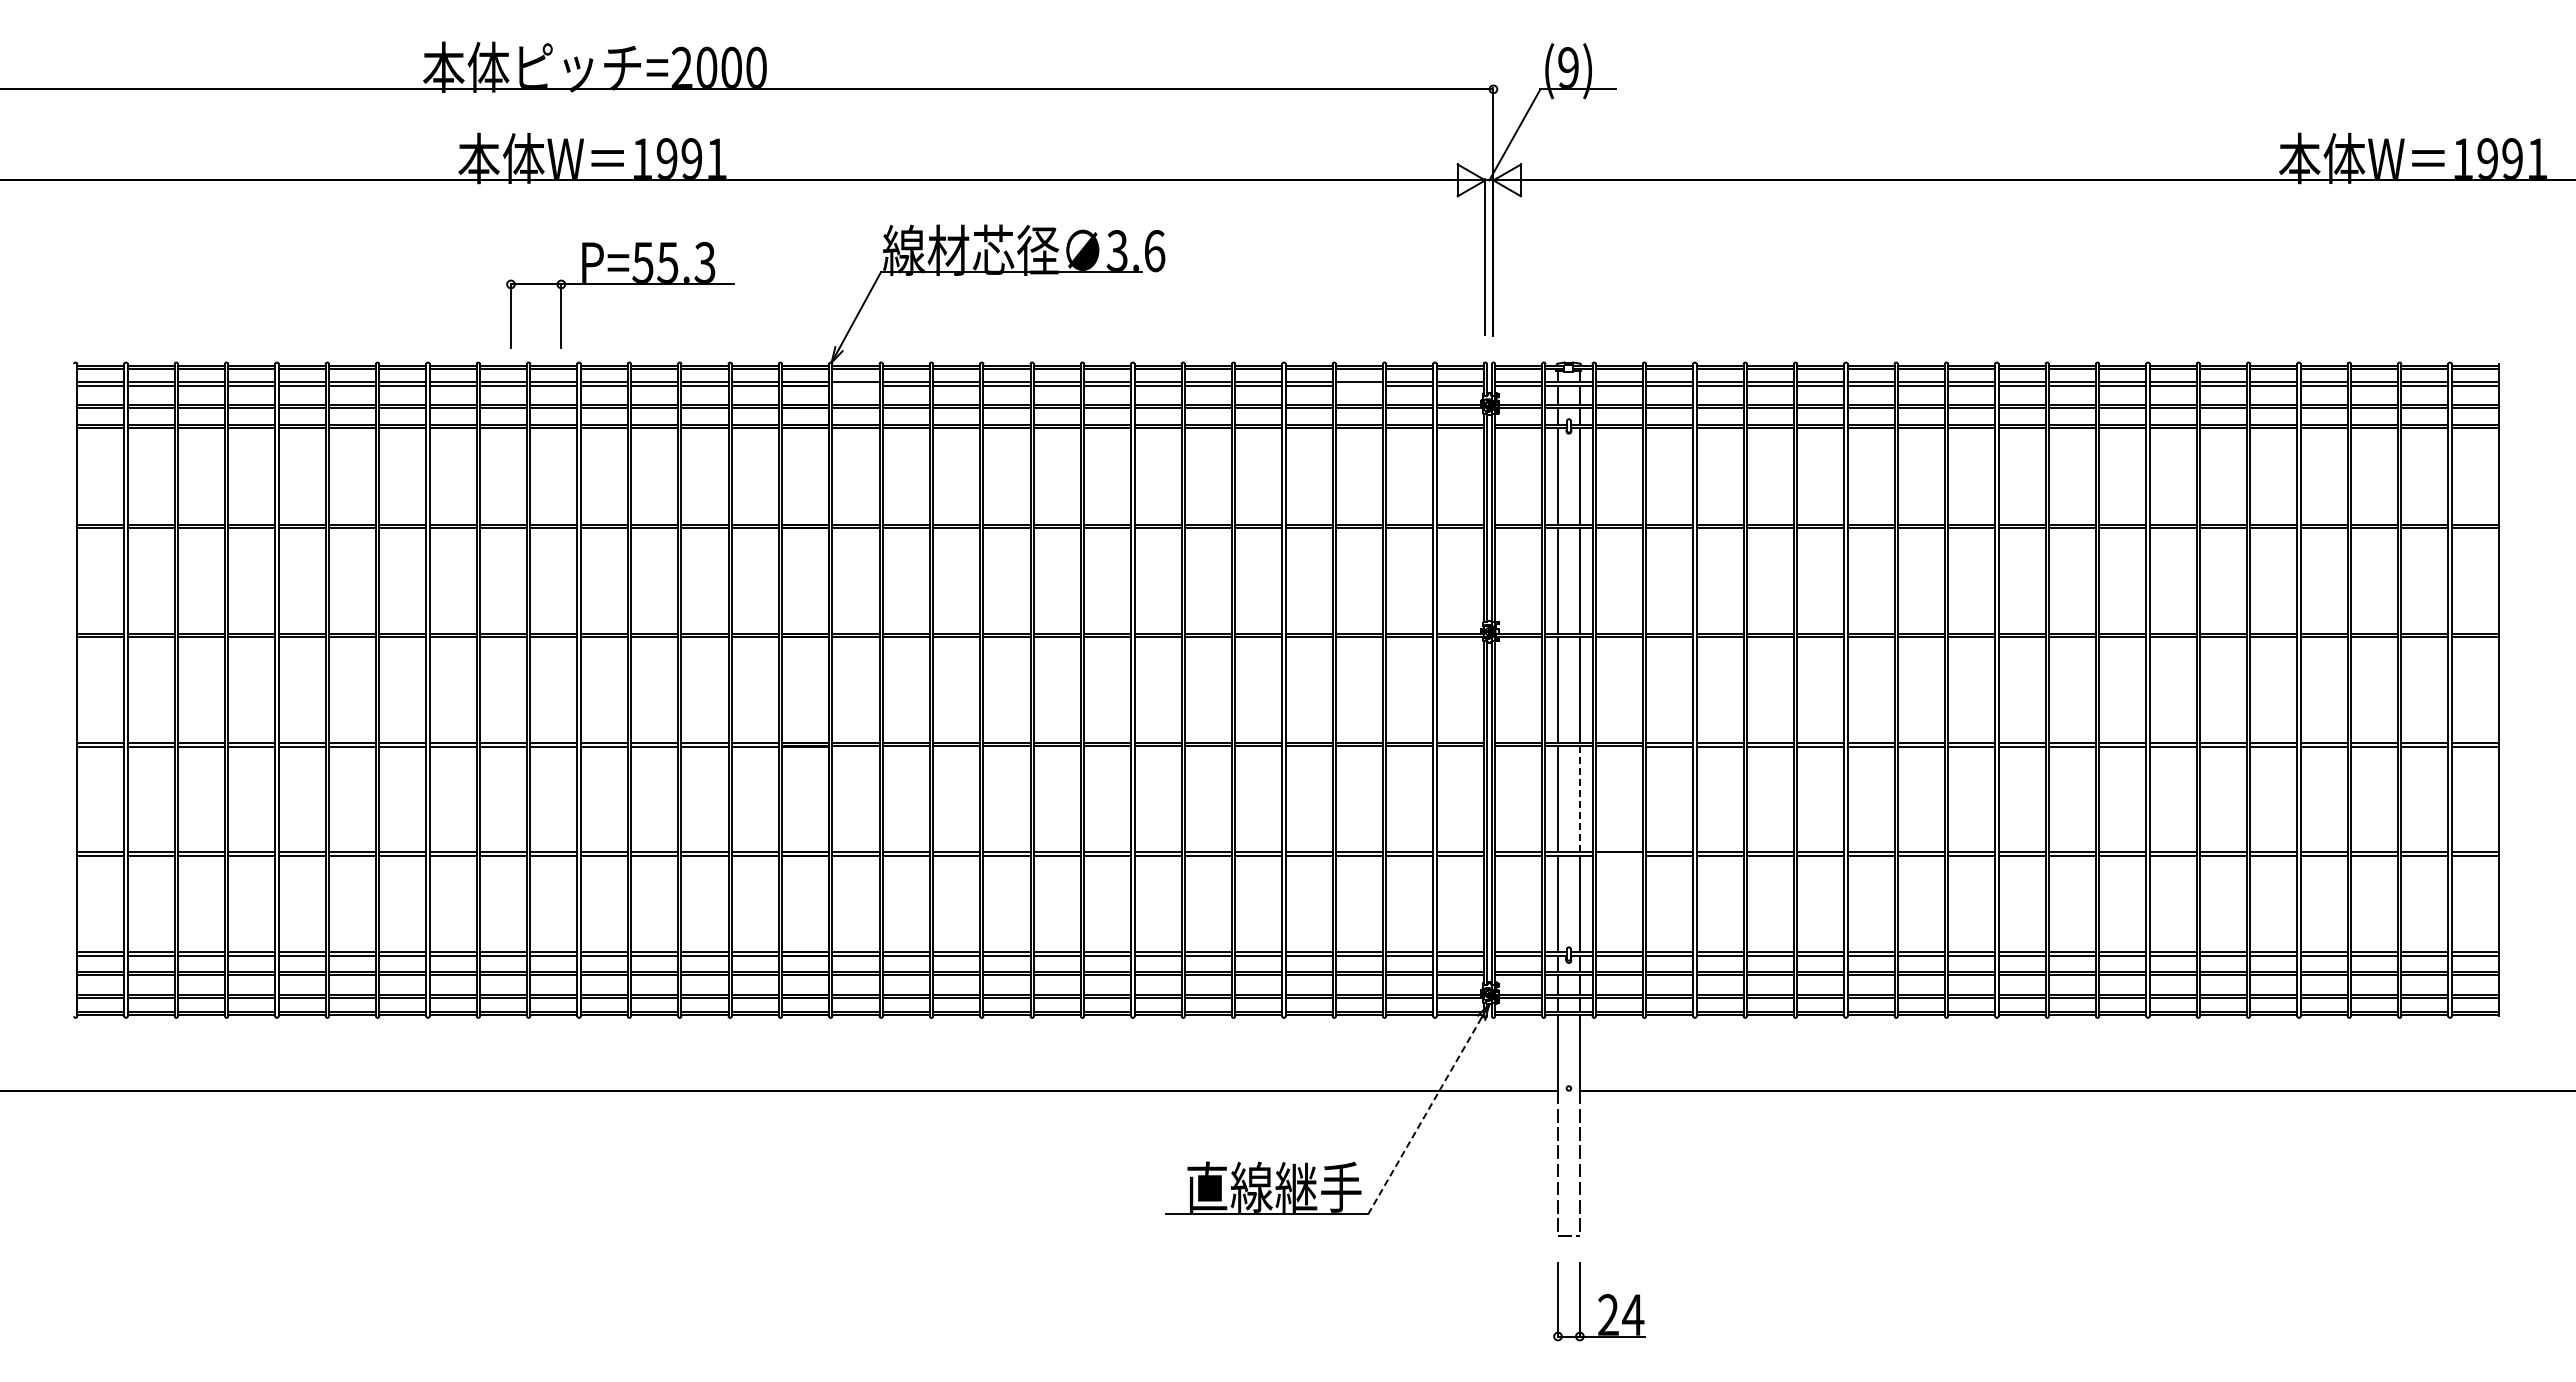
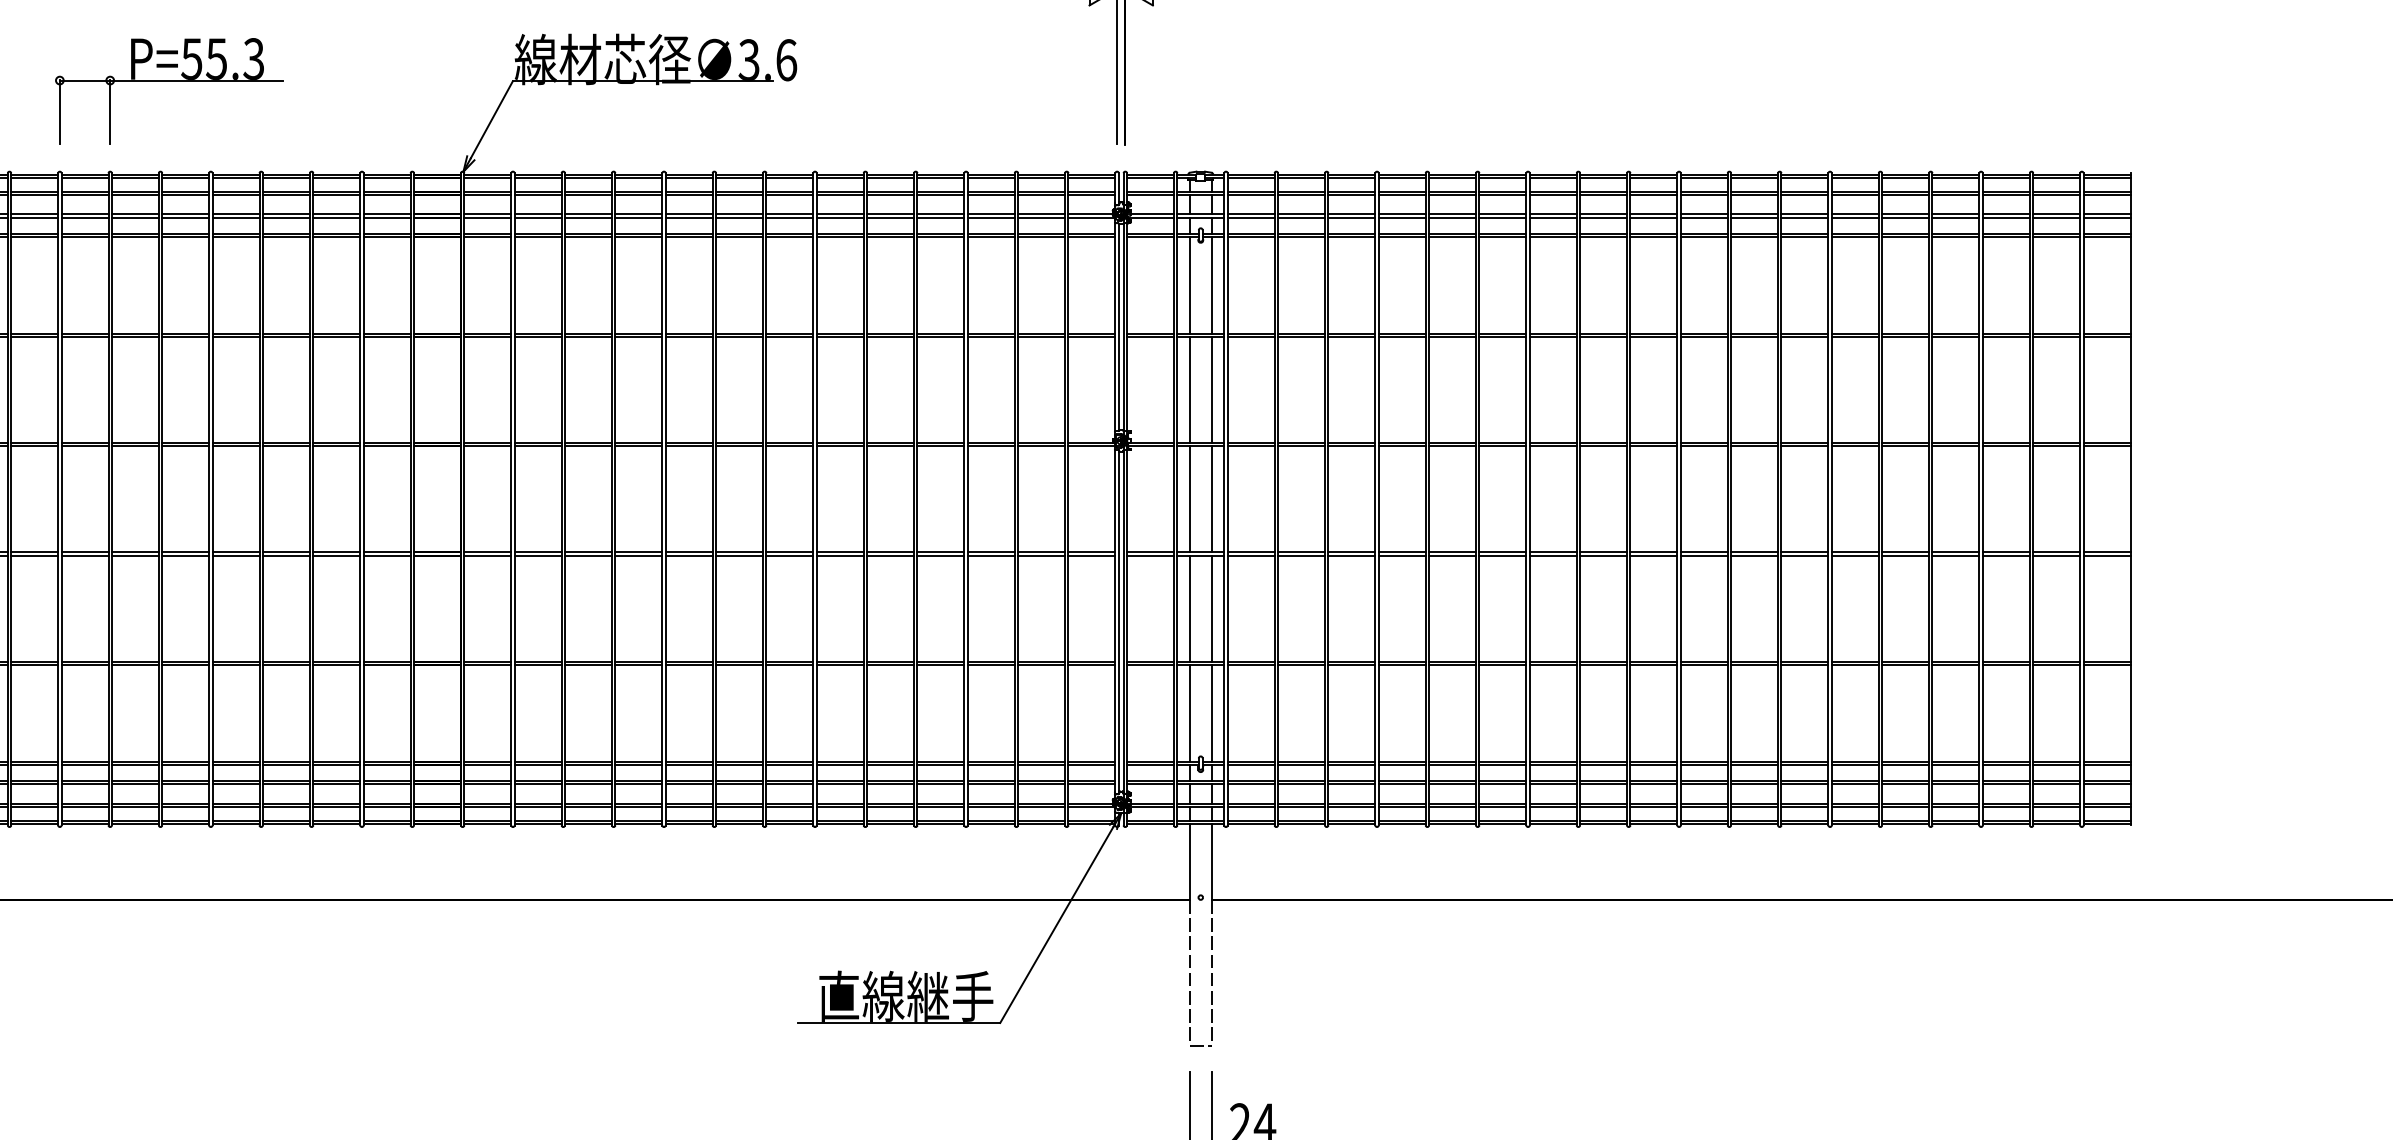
part: (620, 284) -> (169, 80), moved
line: (855, 385) -> (487, 194), added
line: (1358, 385) -> (990, 194), added
line: (1579, 799) -> (1211, 608), dashed -> solid
line: (1618, 855) -> (1250, 664), added
line: (1424, 1116) -> (1056, 925), dashed -> solid

